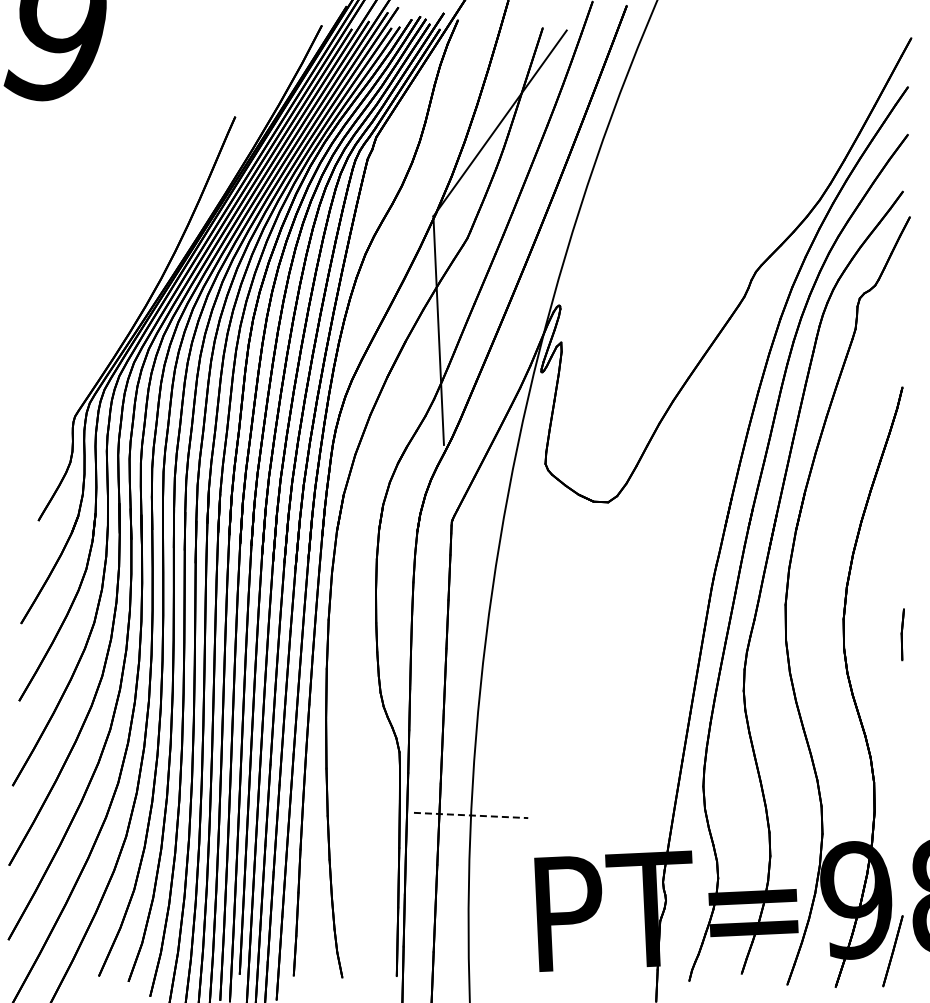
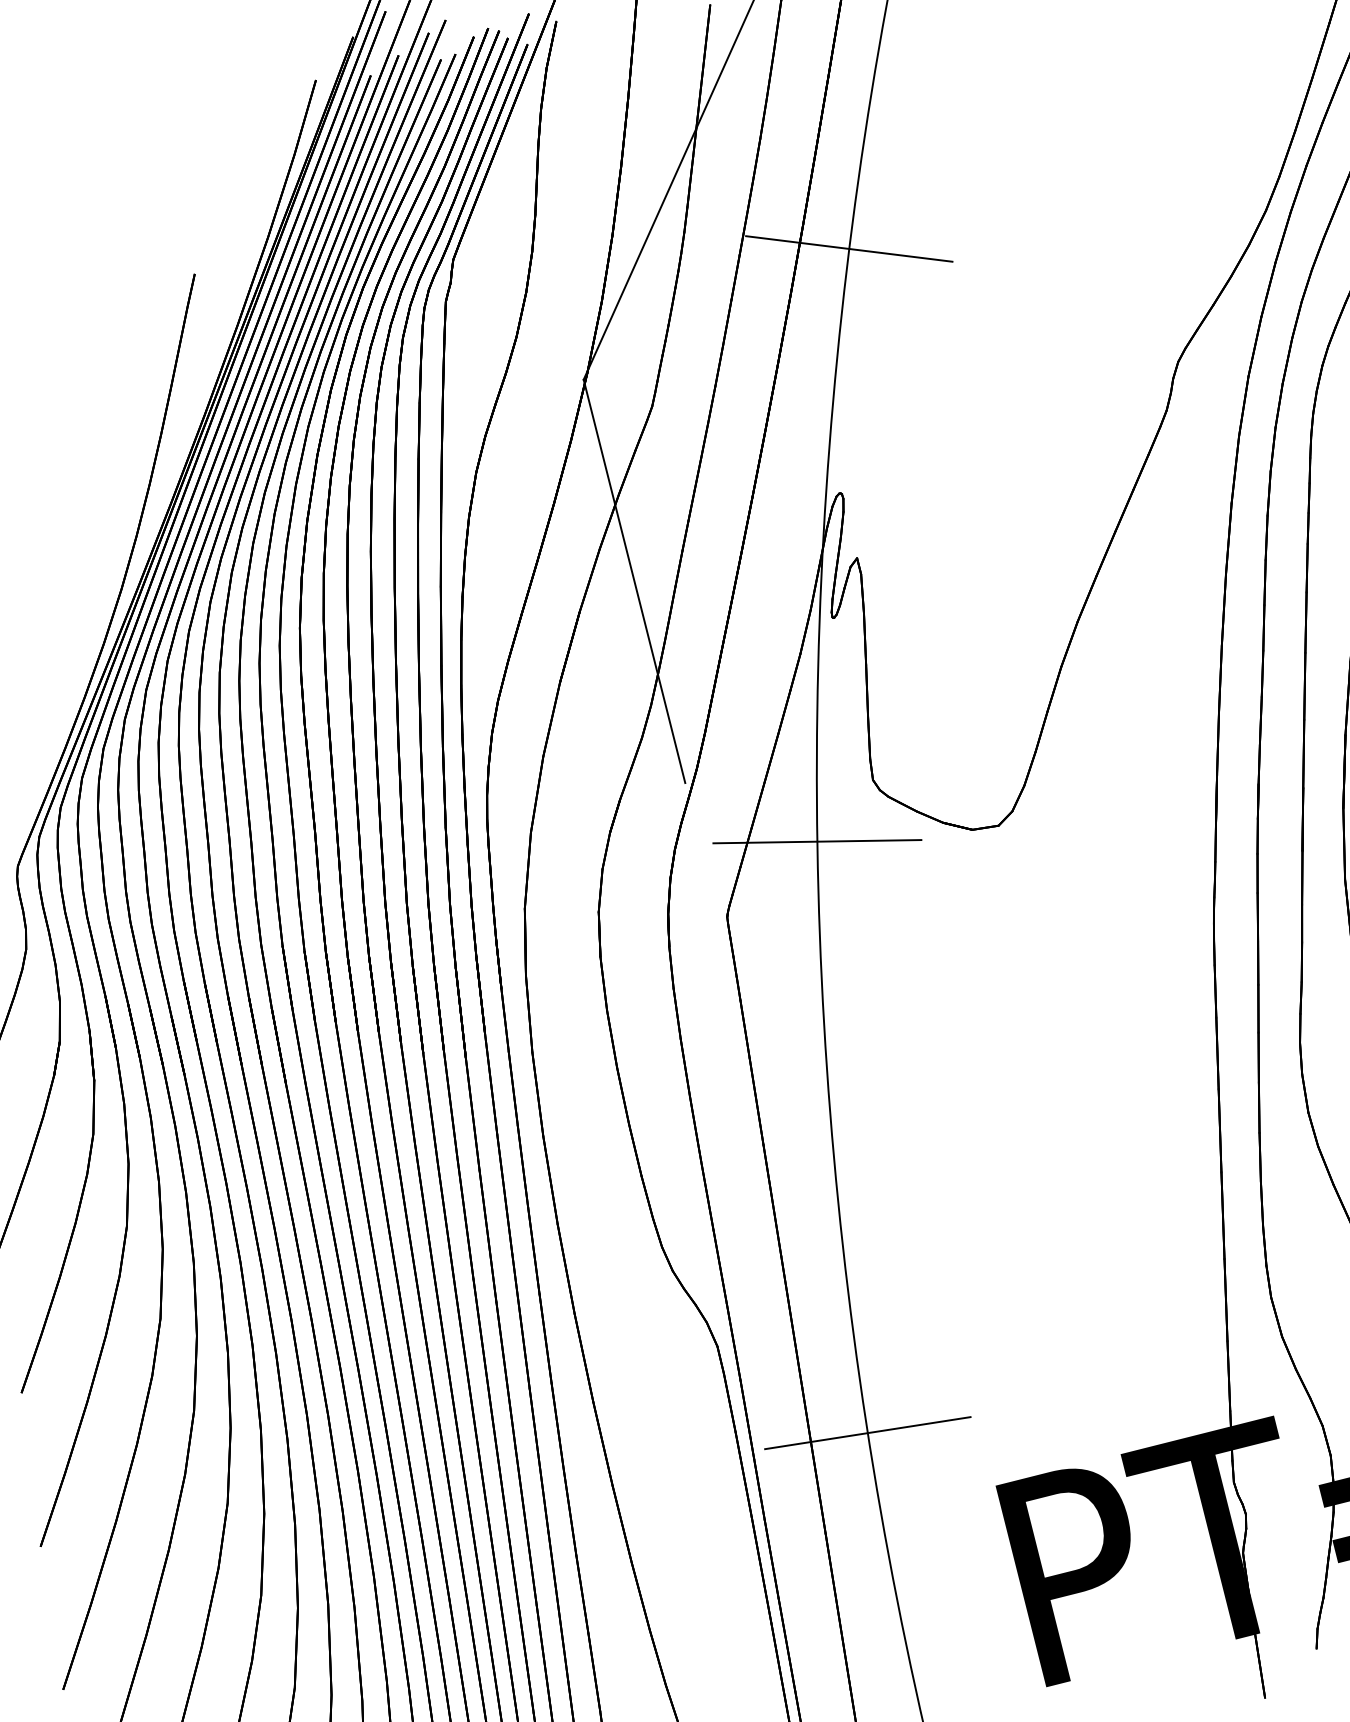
line: (590, 174) -> (848, 248), added
line: (508, 490) -> (816, 840), added
line: (471, 815) -> (868, 1433), dashed -> solid

